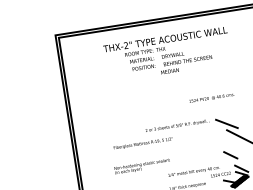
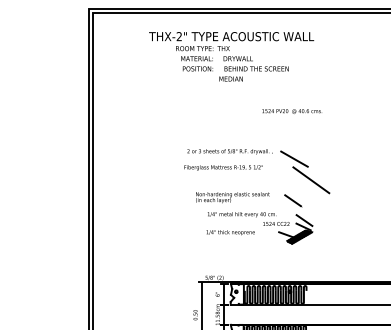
text: (211, 98) -> (291, 111), moved
text: (143, 143) -> (223, 167), moved
text: (142, 166) -> (232, 197), moved

